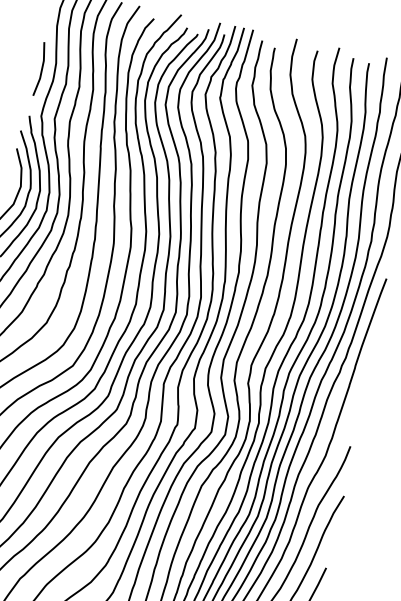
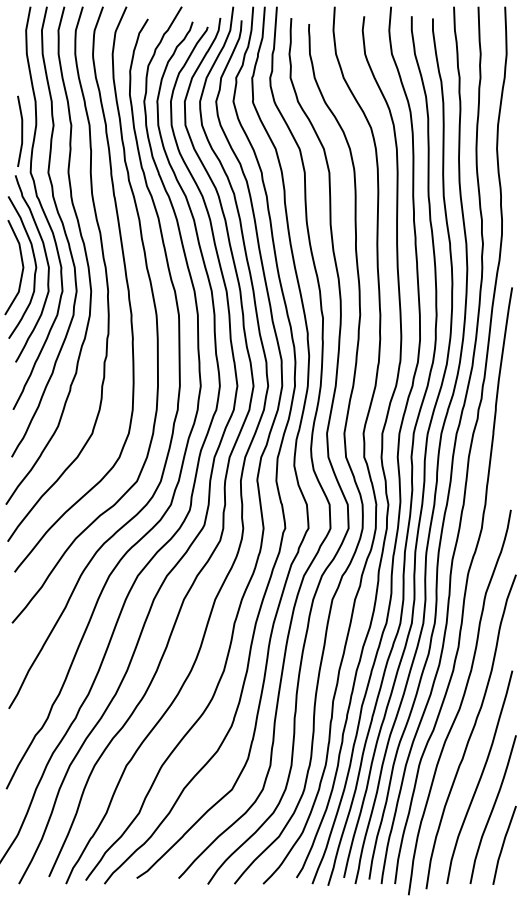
curve: (41, 68) -> (21, 130), moved

